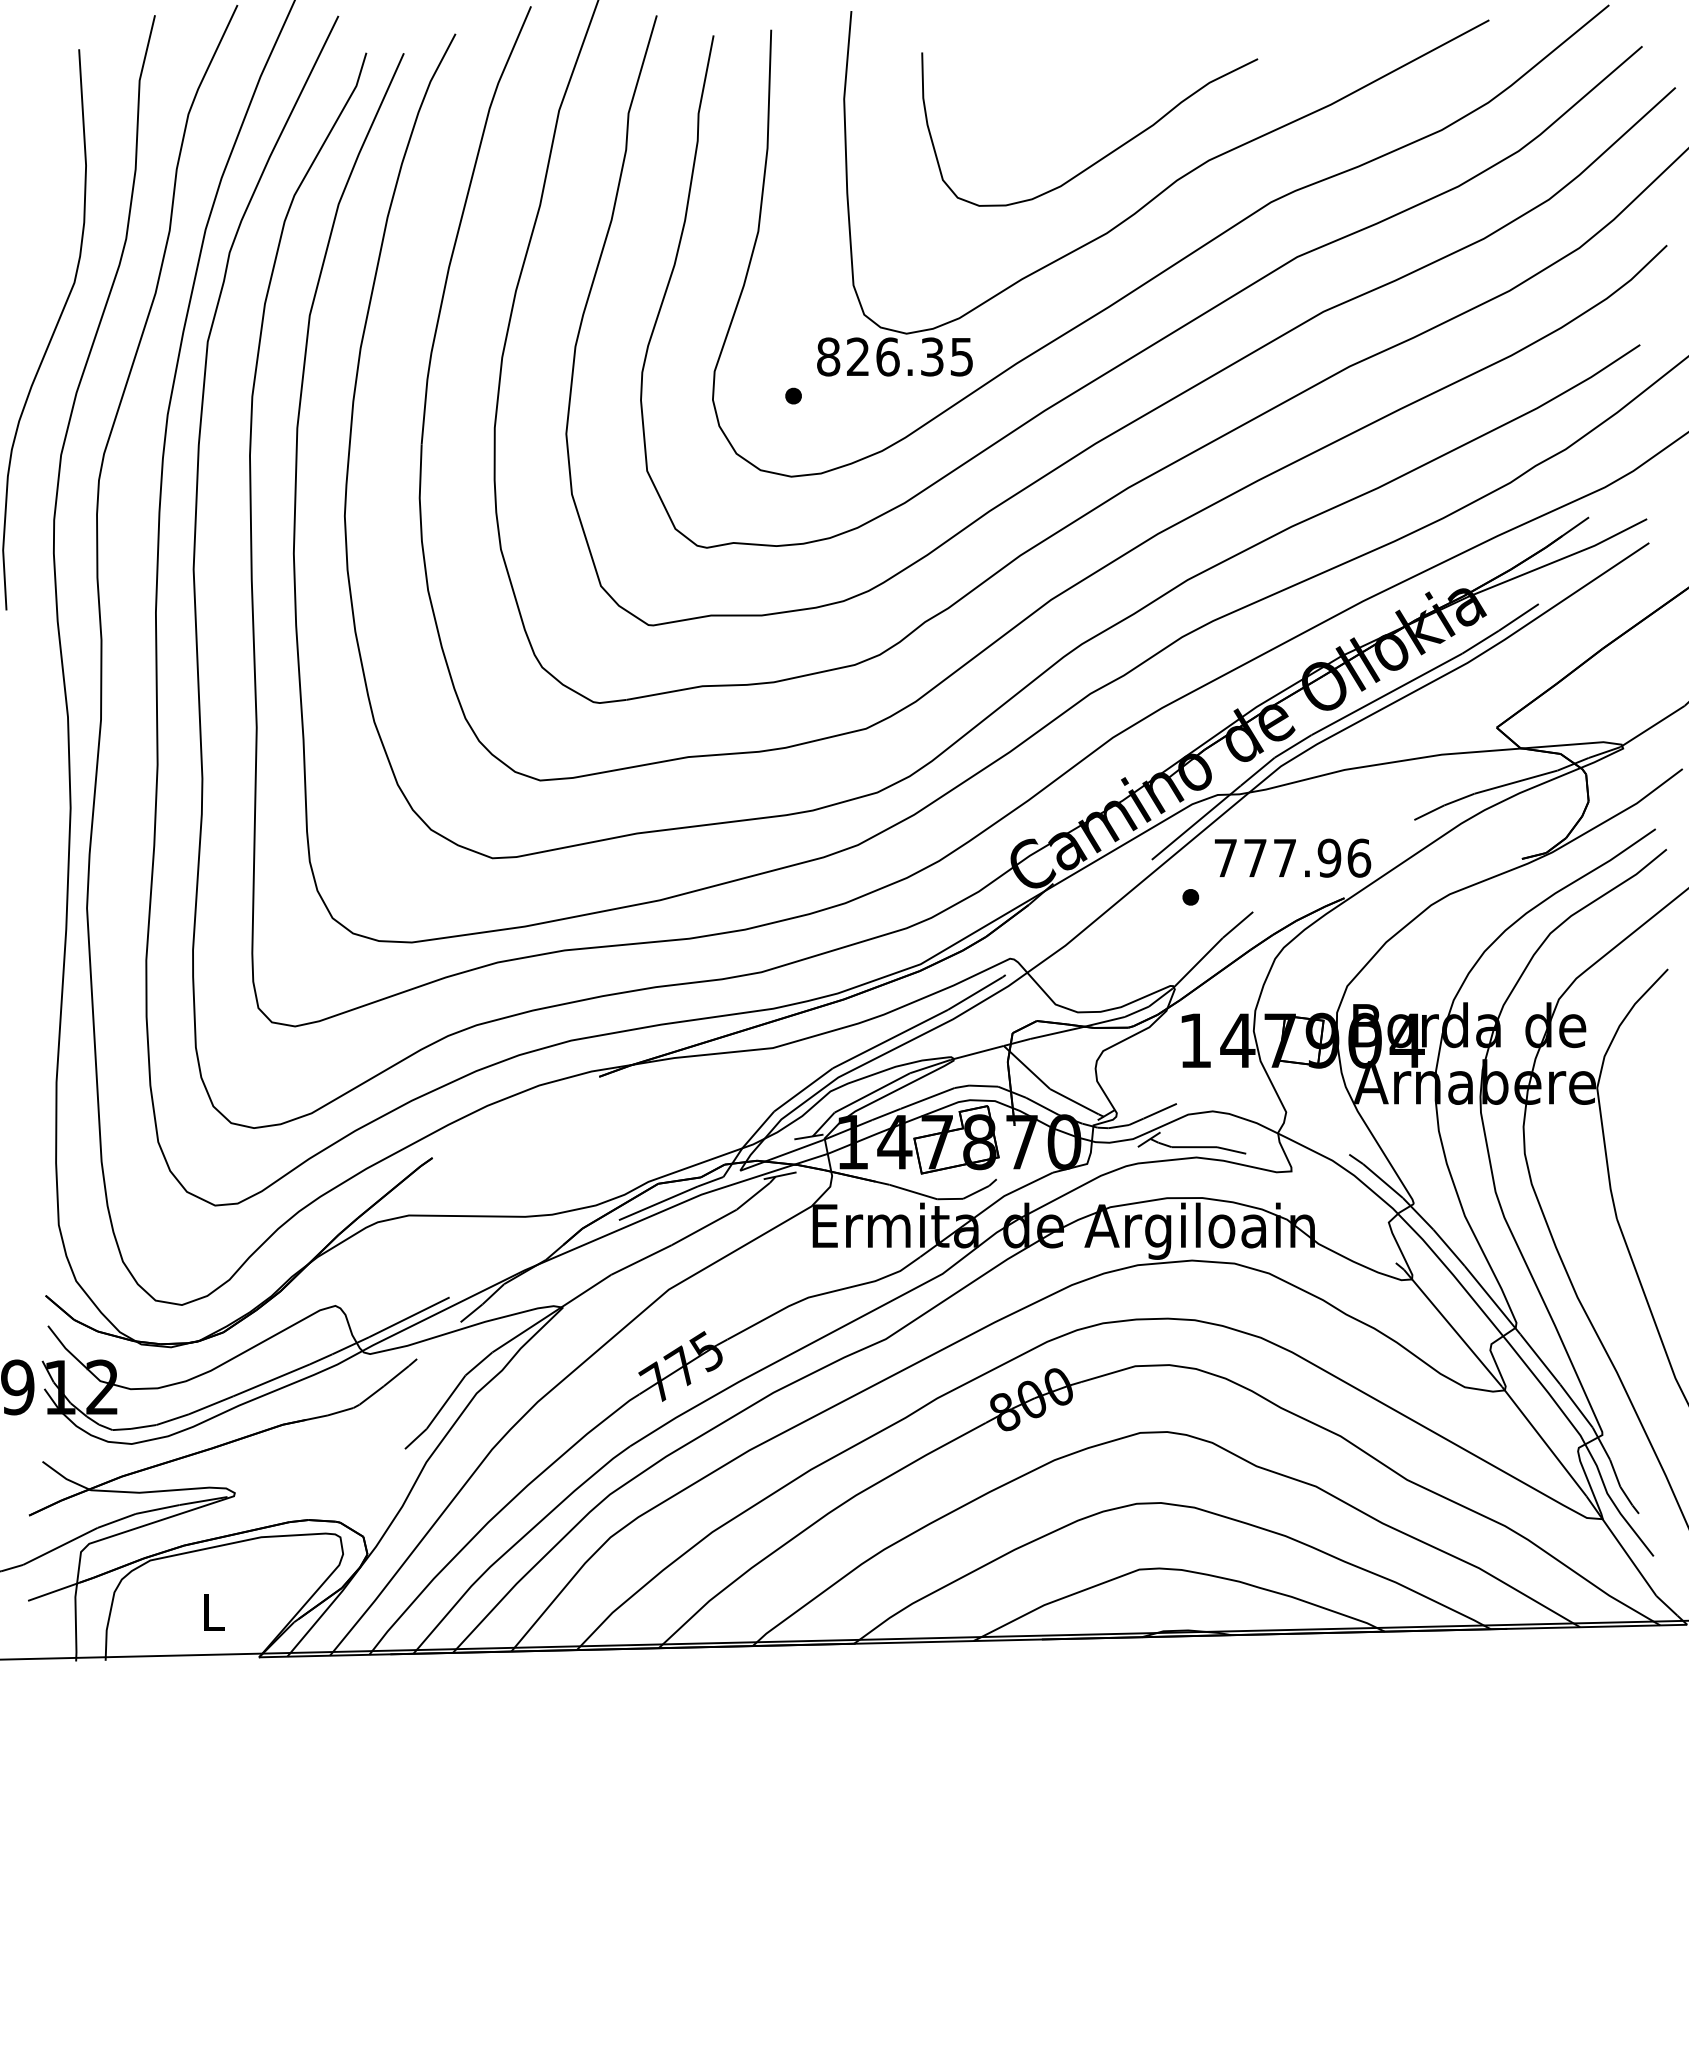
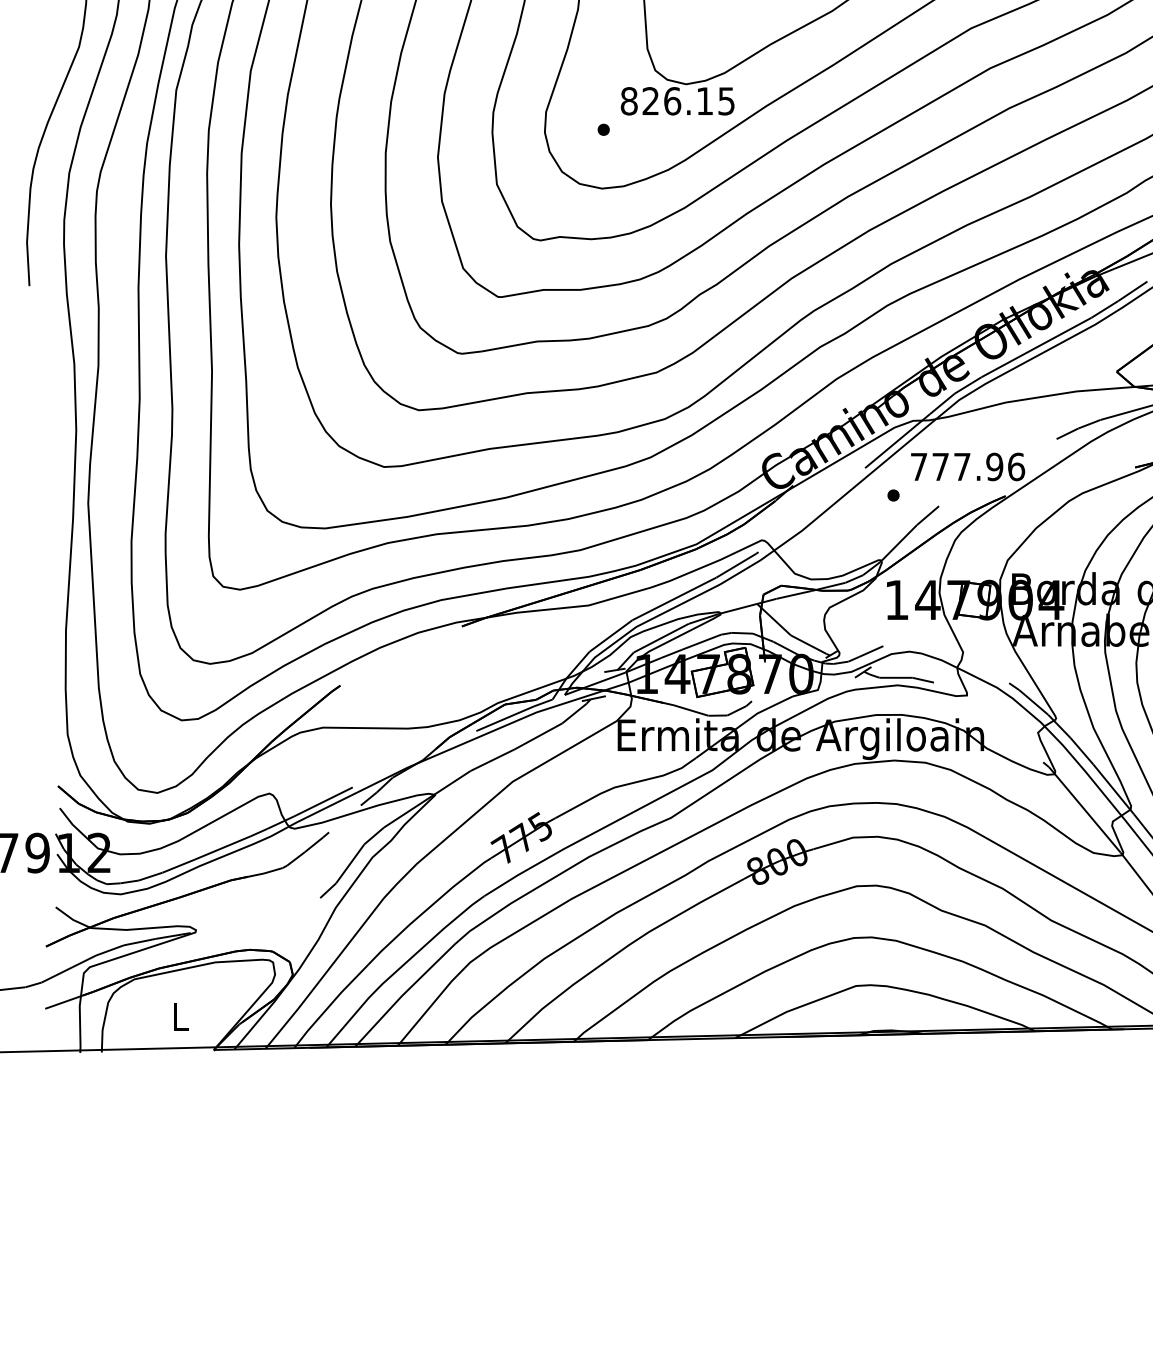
text: (932, 356) -> (705, 100), 826.35 -> 826.15

